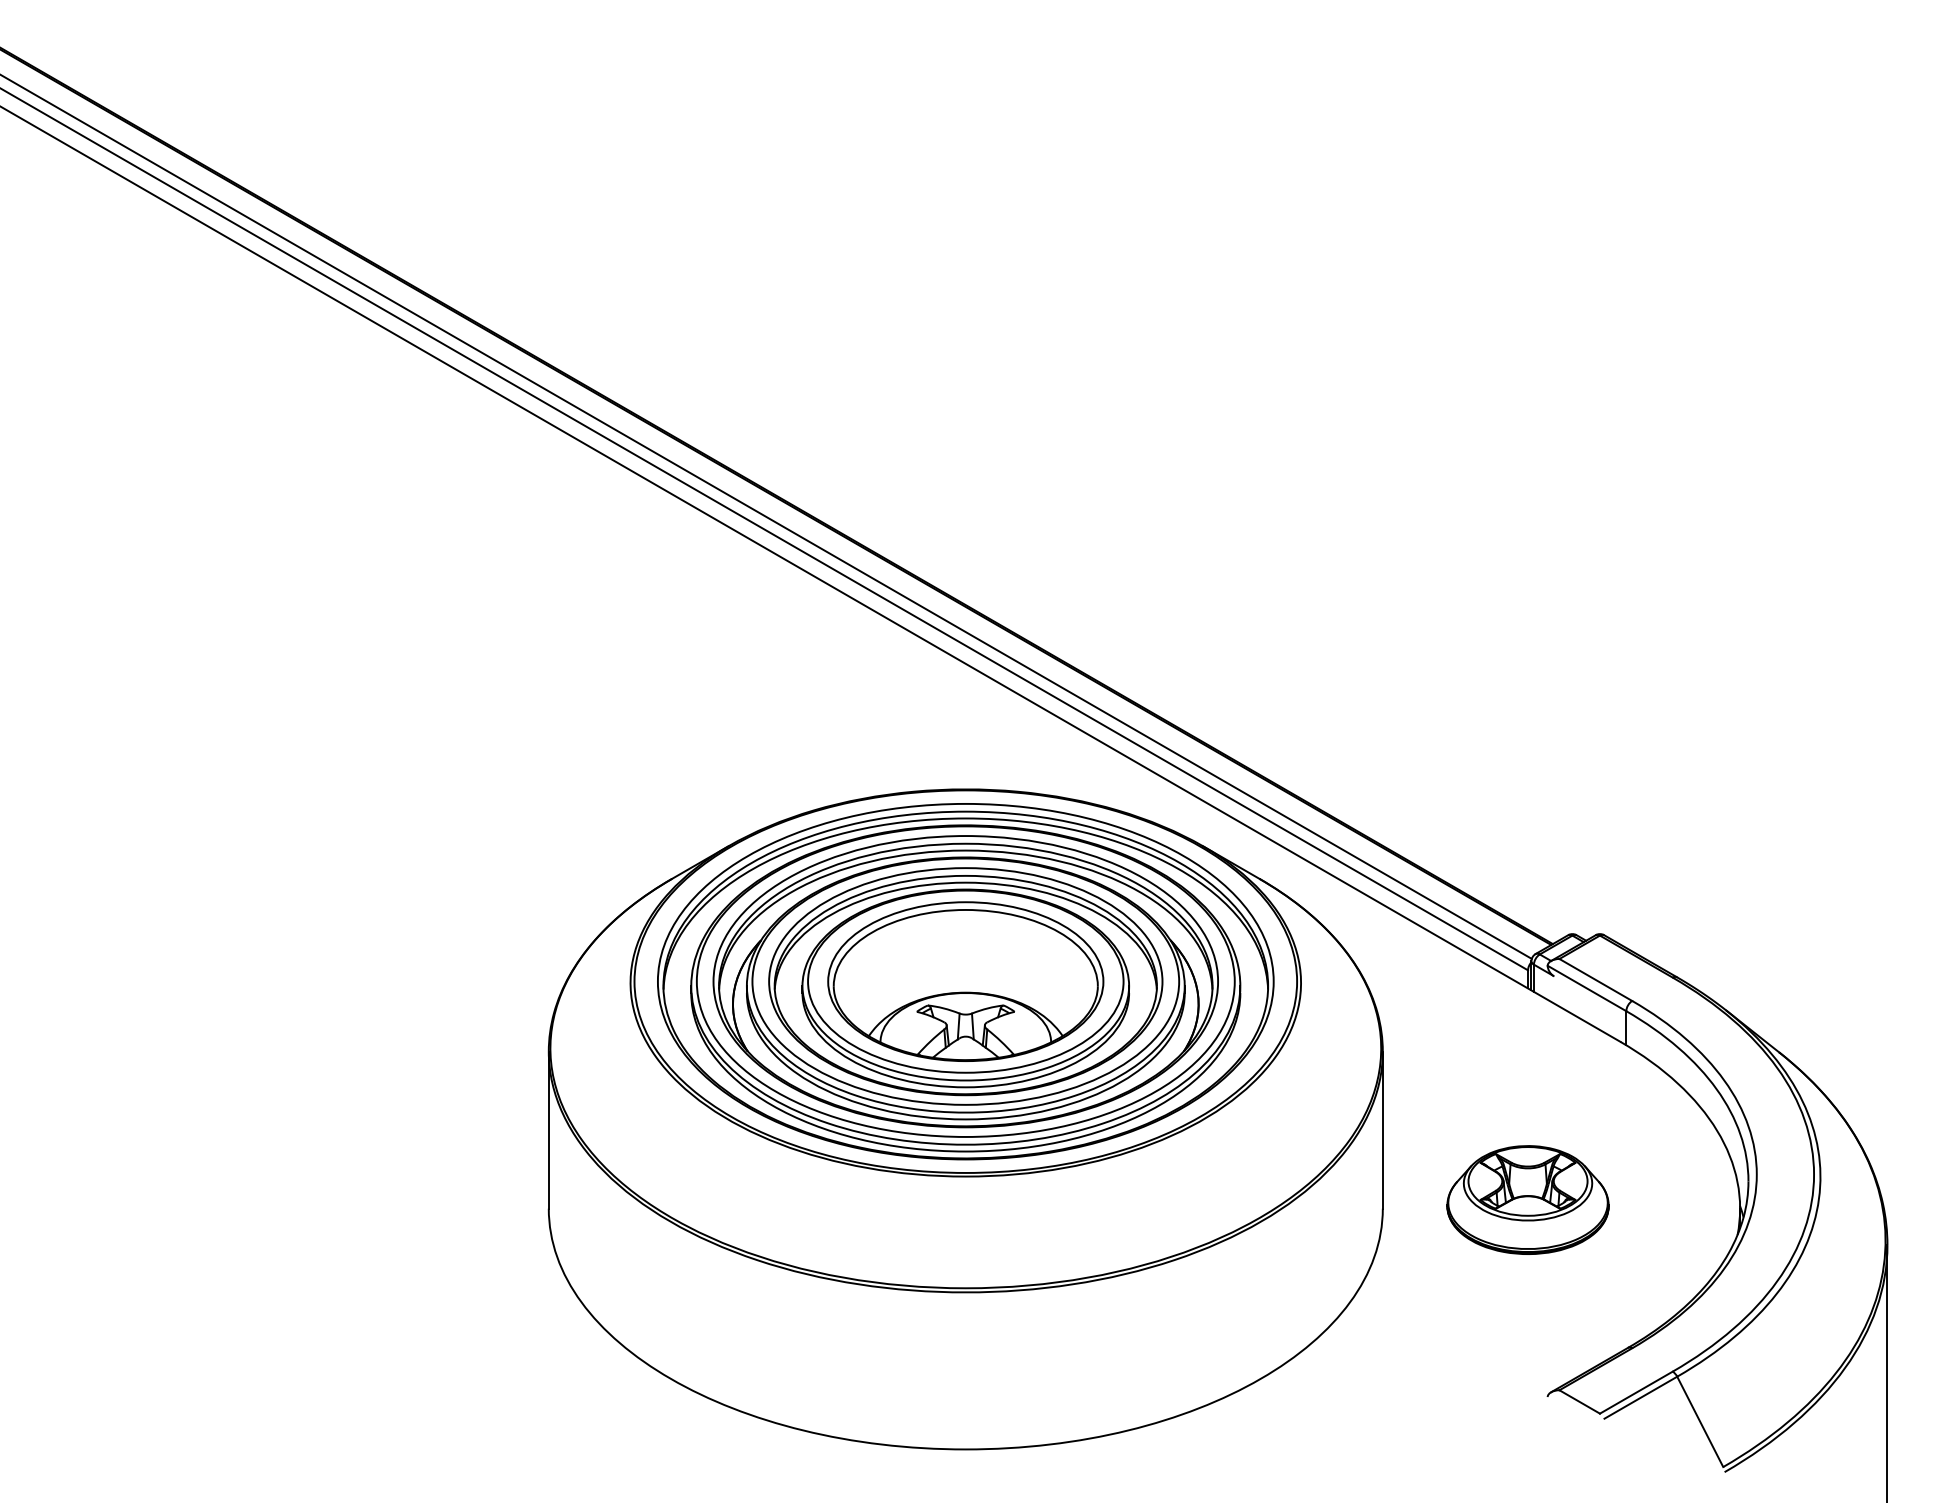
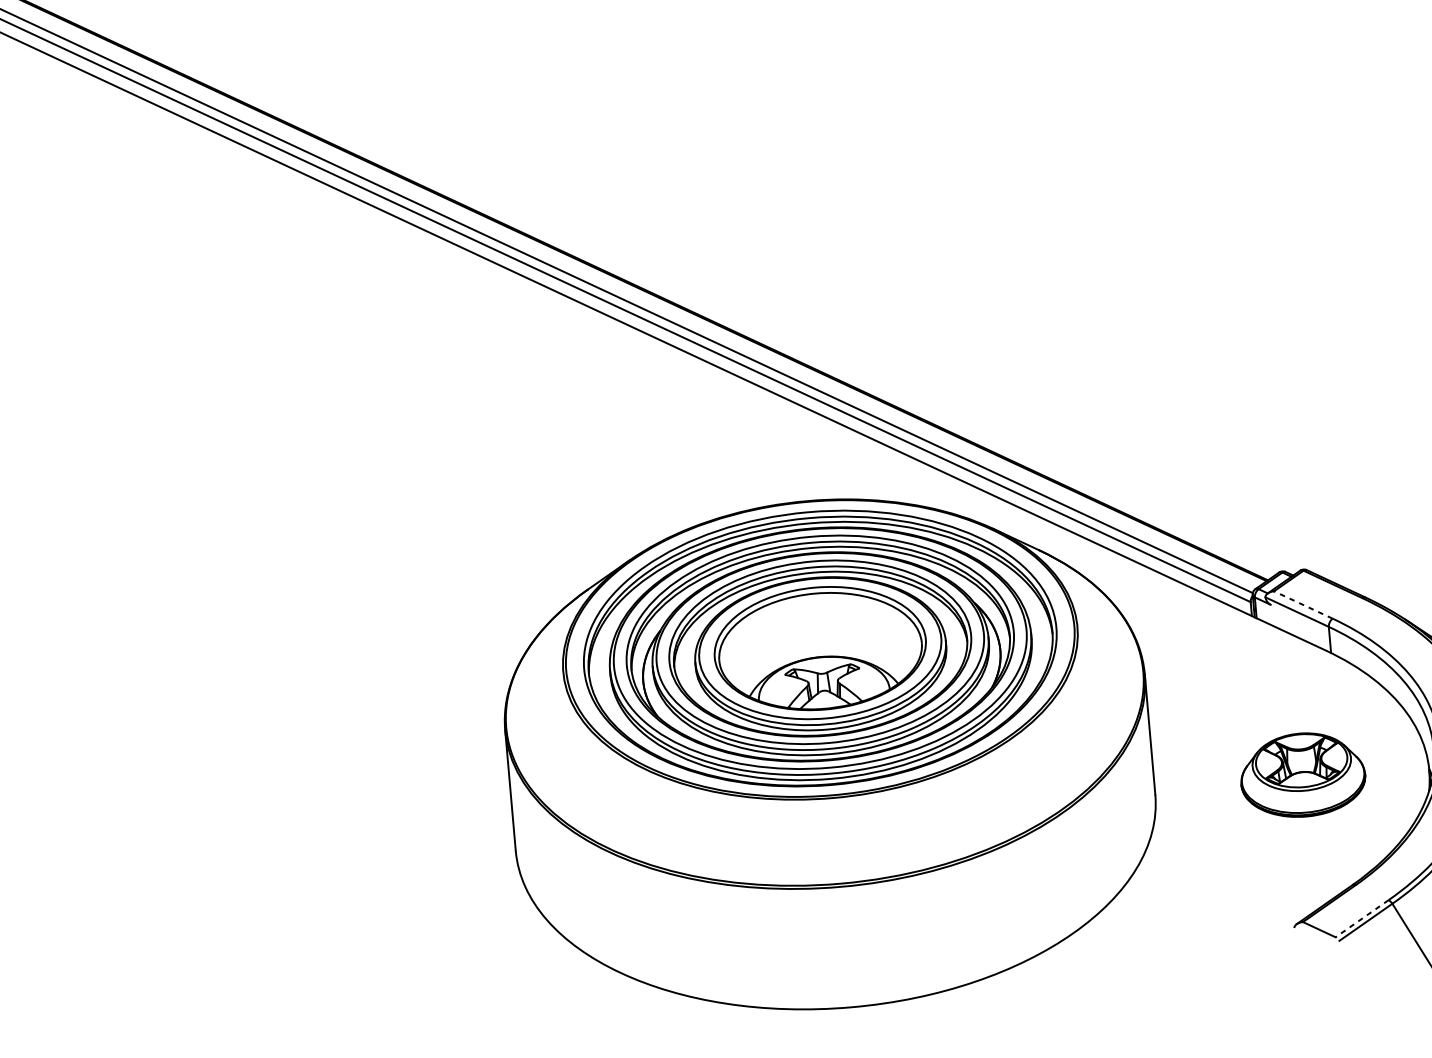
line: (1595, 979) -> (1303, 604), solid -> dashed
part: (1527, 1199) -> (1302, 774), moved
line: (1636, 1392) -> (1362, 918), solid -> dashed

